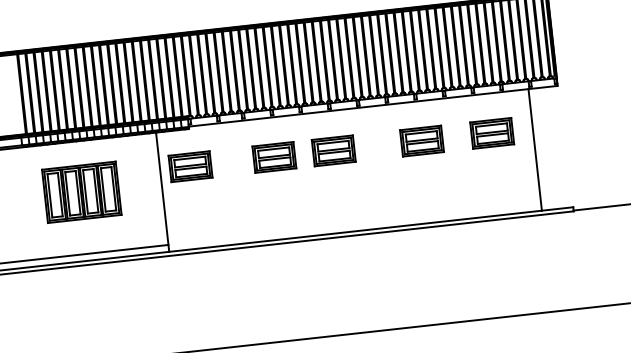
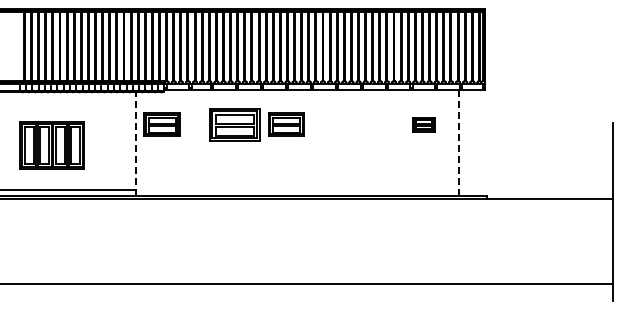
part: (491, 133) -> (423, 124), size x0.6
part: (421, 140) -> (362, 124), removed
line: (535, 150) -> (459, 143), solid -> dashed
part: (273, 157) -> (234, 124), size x1.4
part: (80, 192) -> (51, 145), moved
line: (162, 192) -> (135, 144), solid -> dashed

